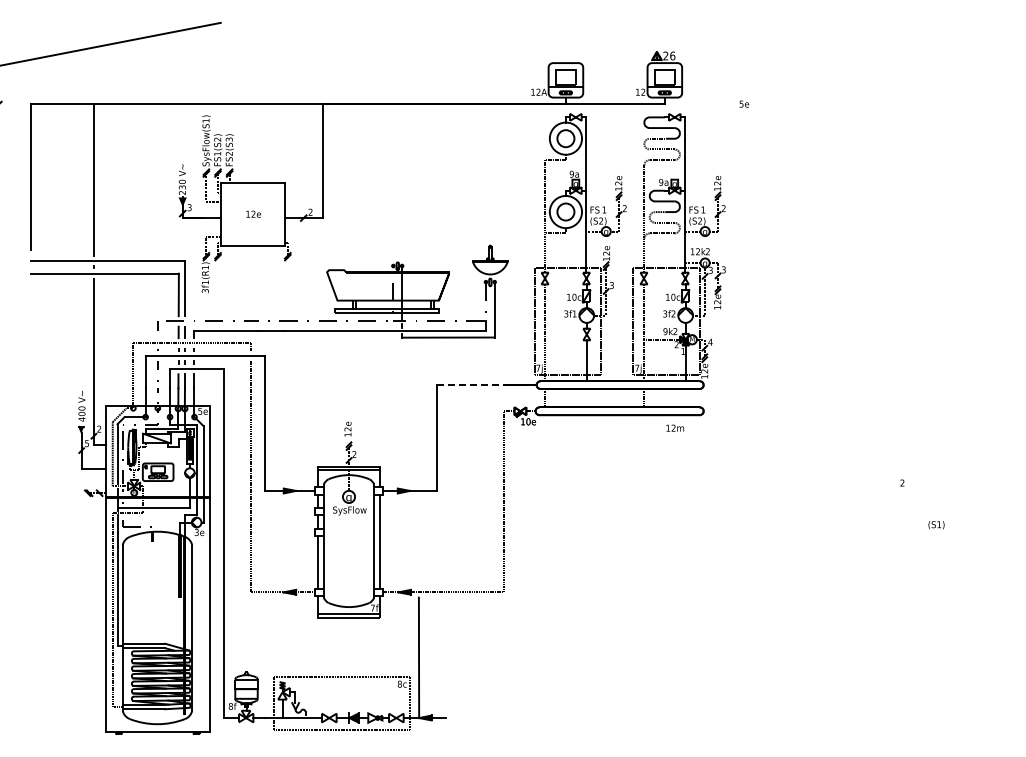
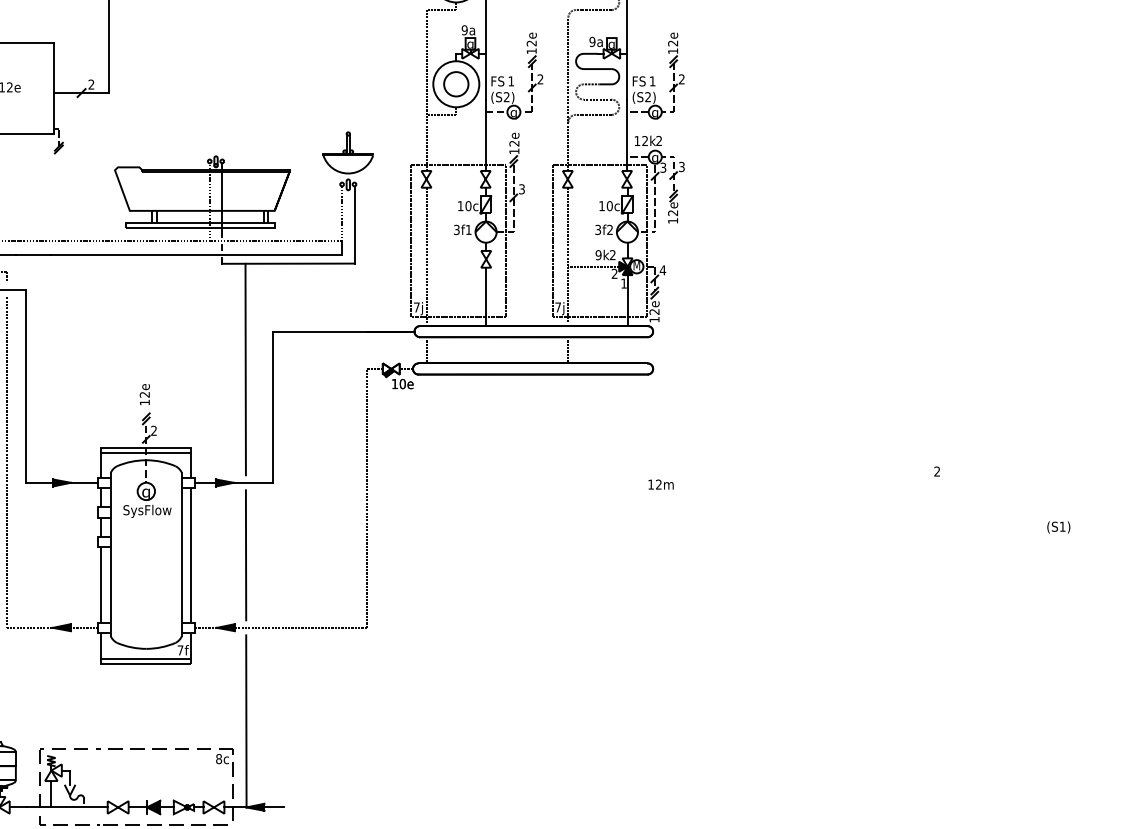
line: (470, 385) -> (319, 332), dashed -> solid
line: (418, 411) -> (245, 369), added
text: (675, 427) -> (661, 483), moved
text: (936, 525) -> (1058, 527), moved
line: (418, 541) -> (245, 555), added

